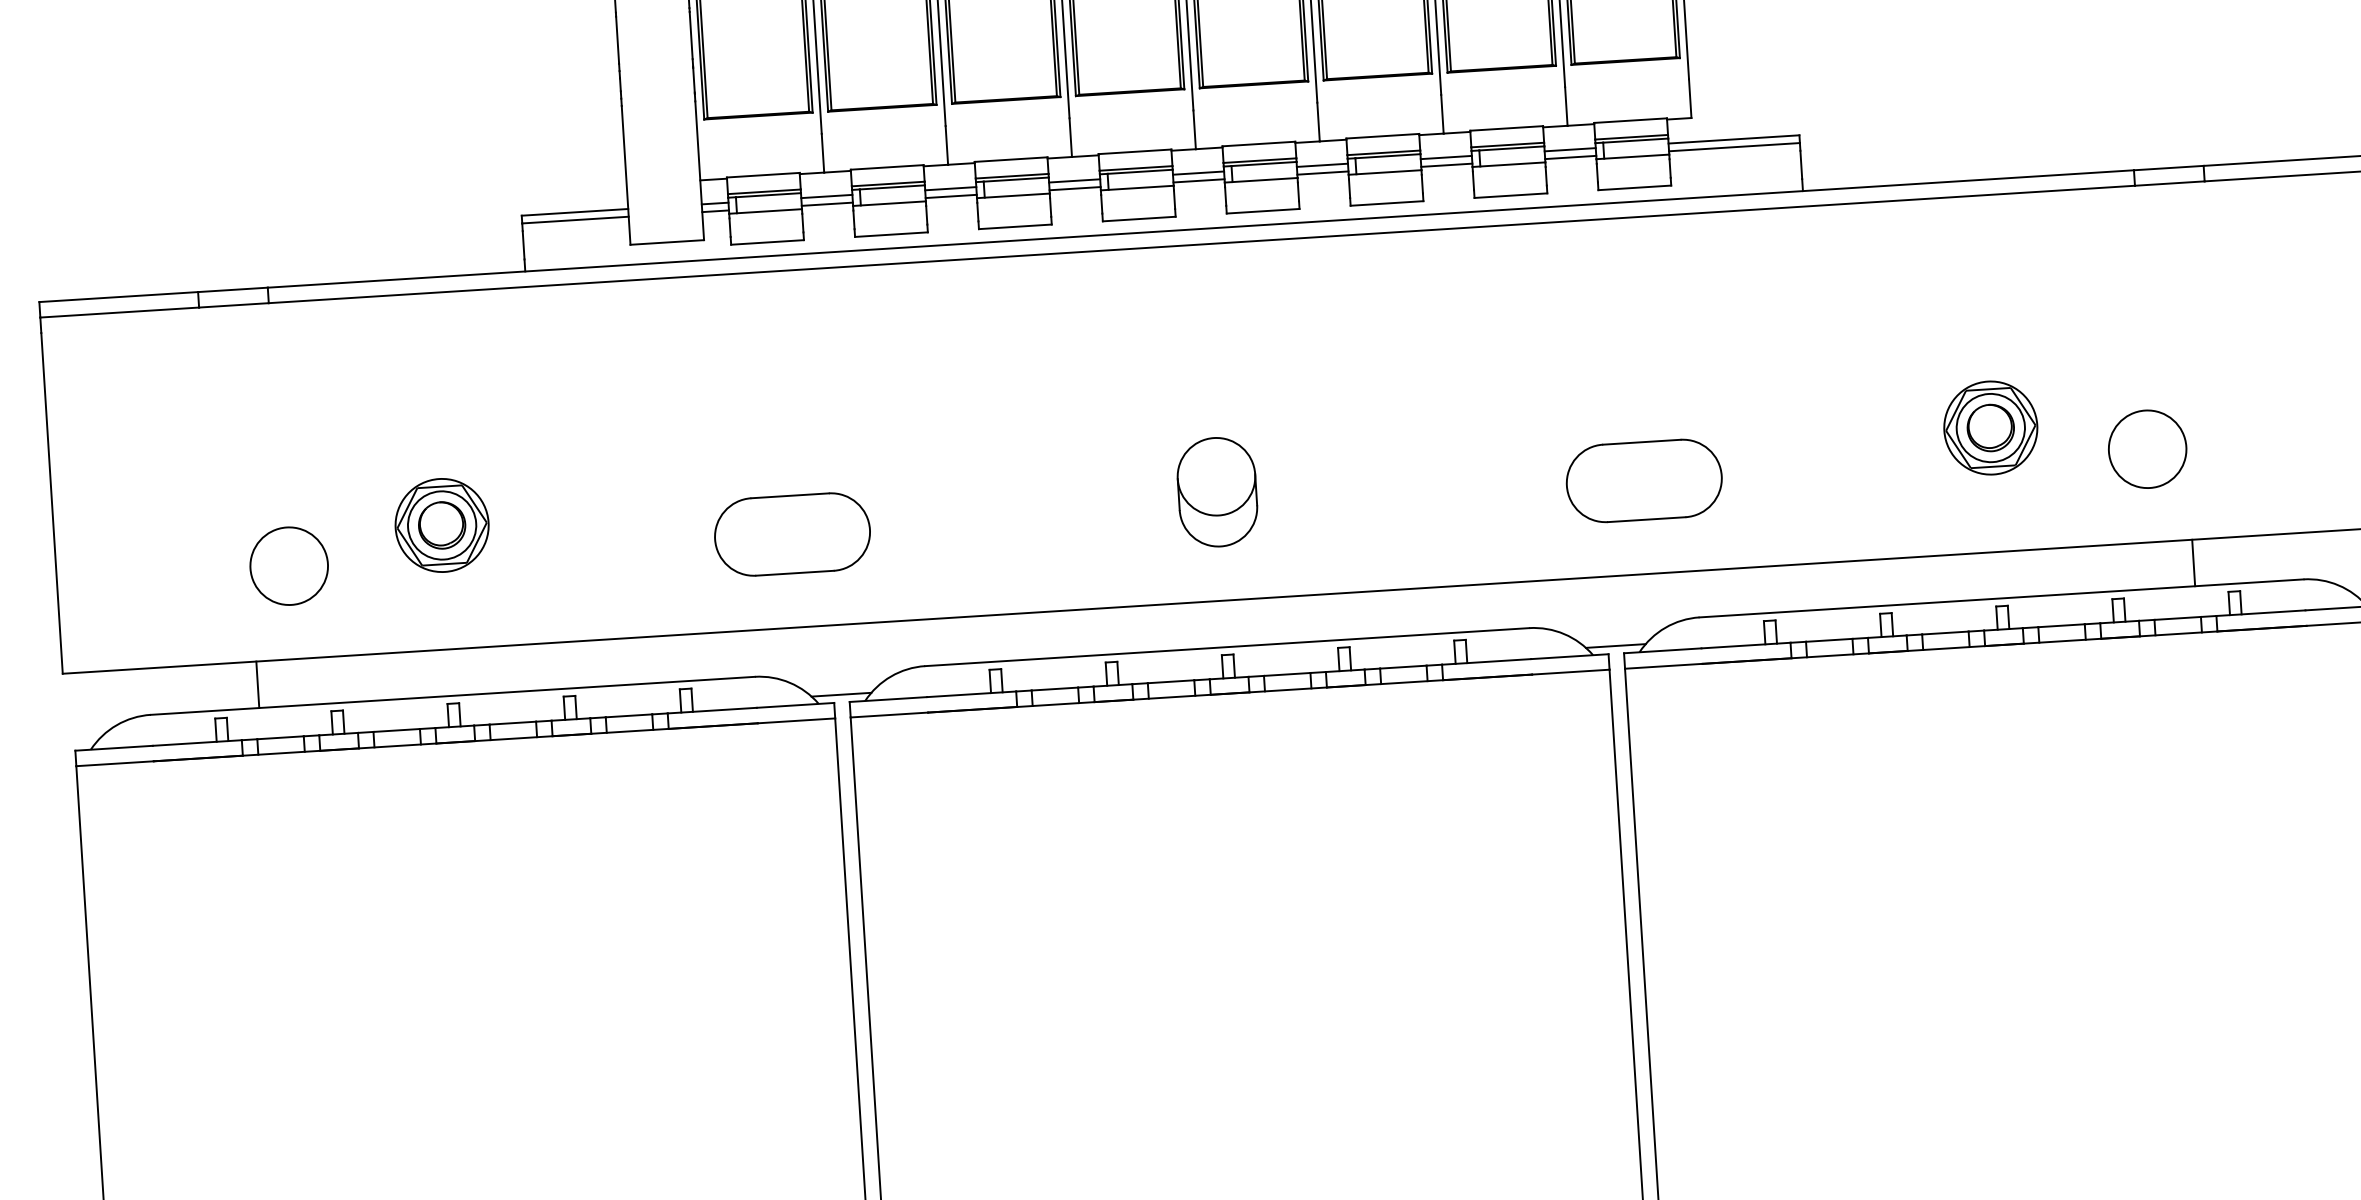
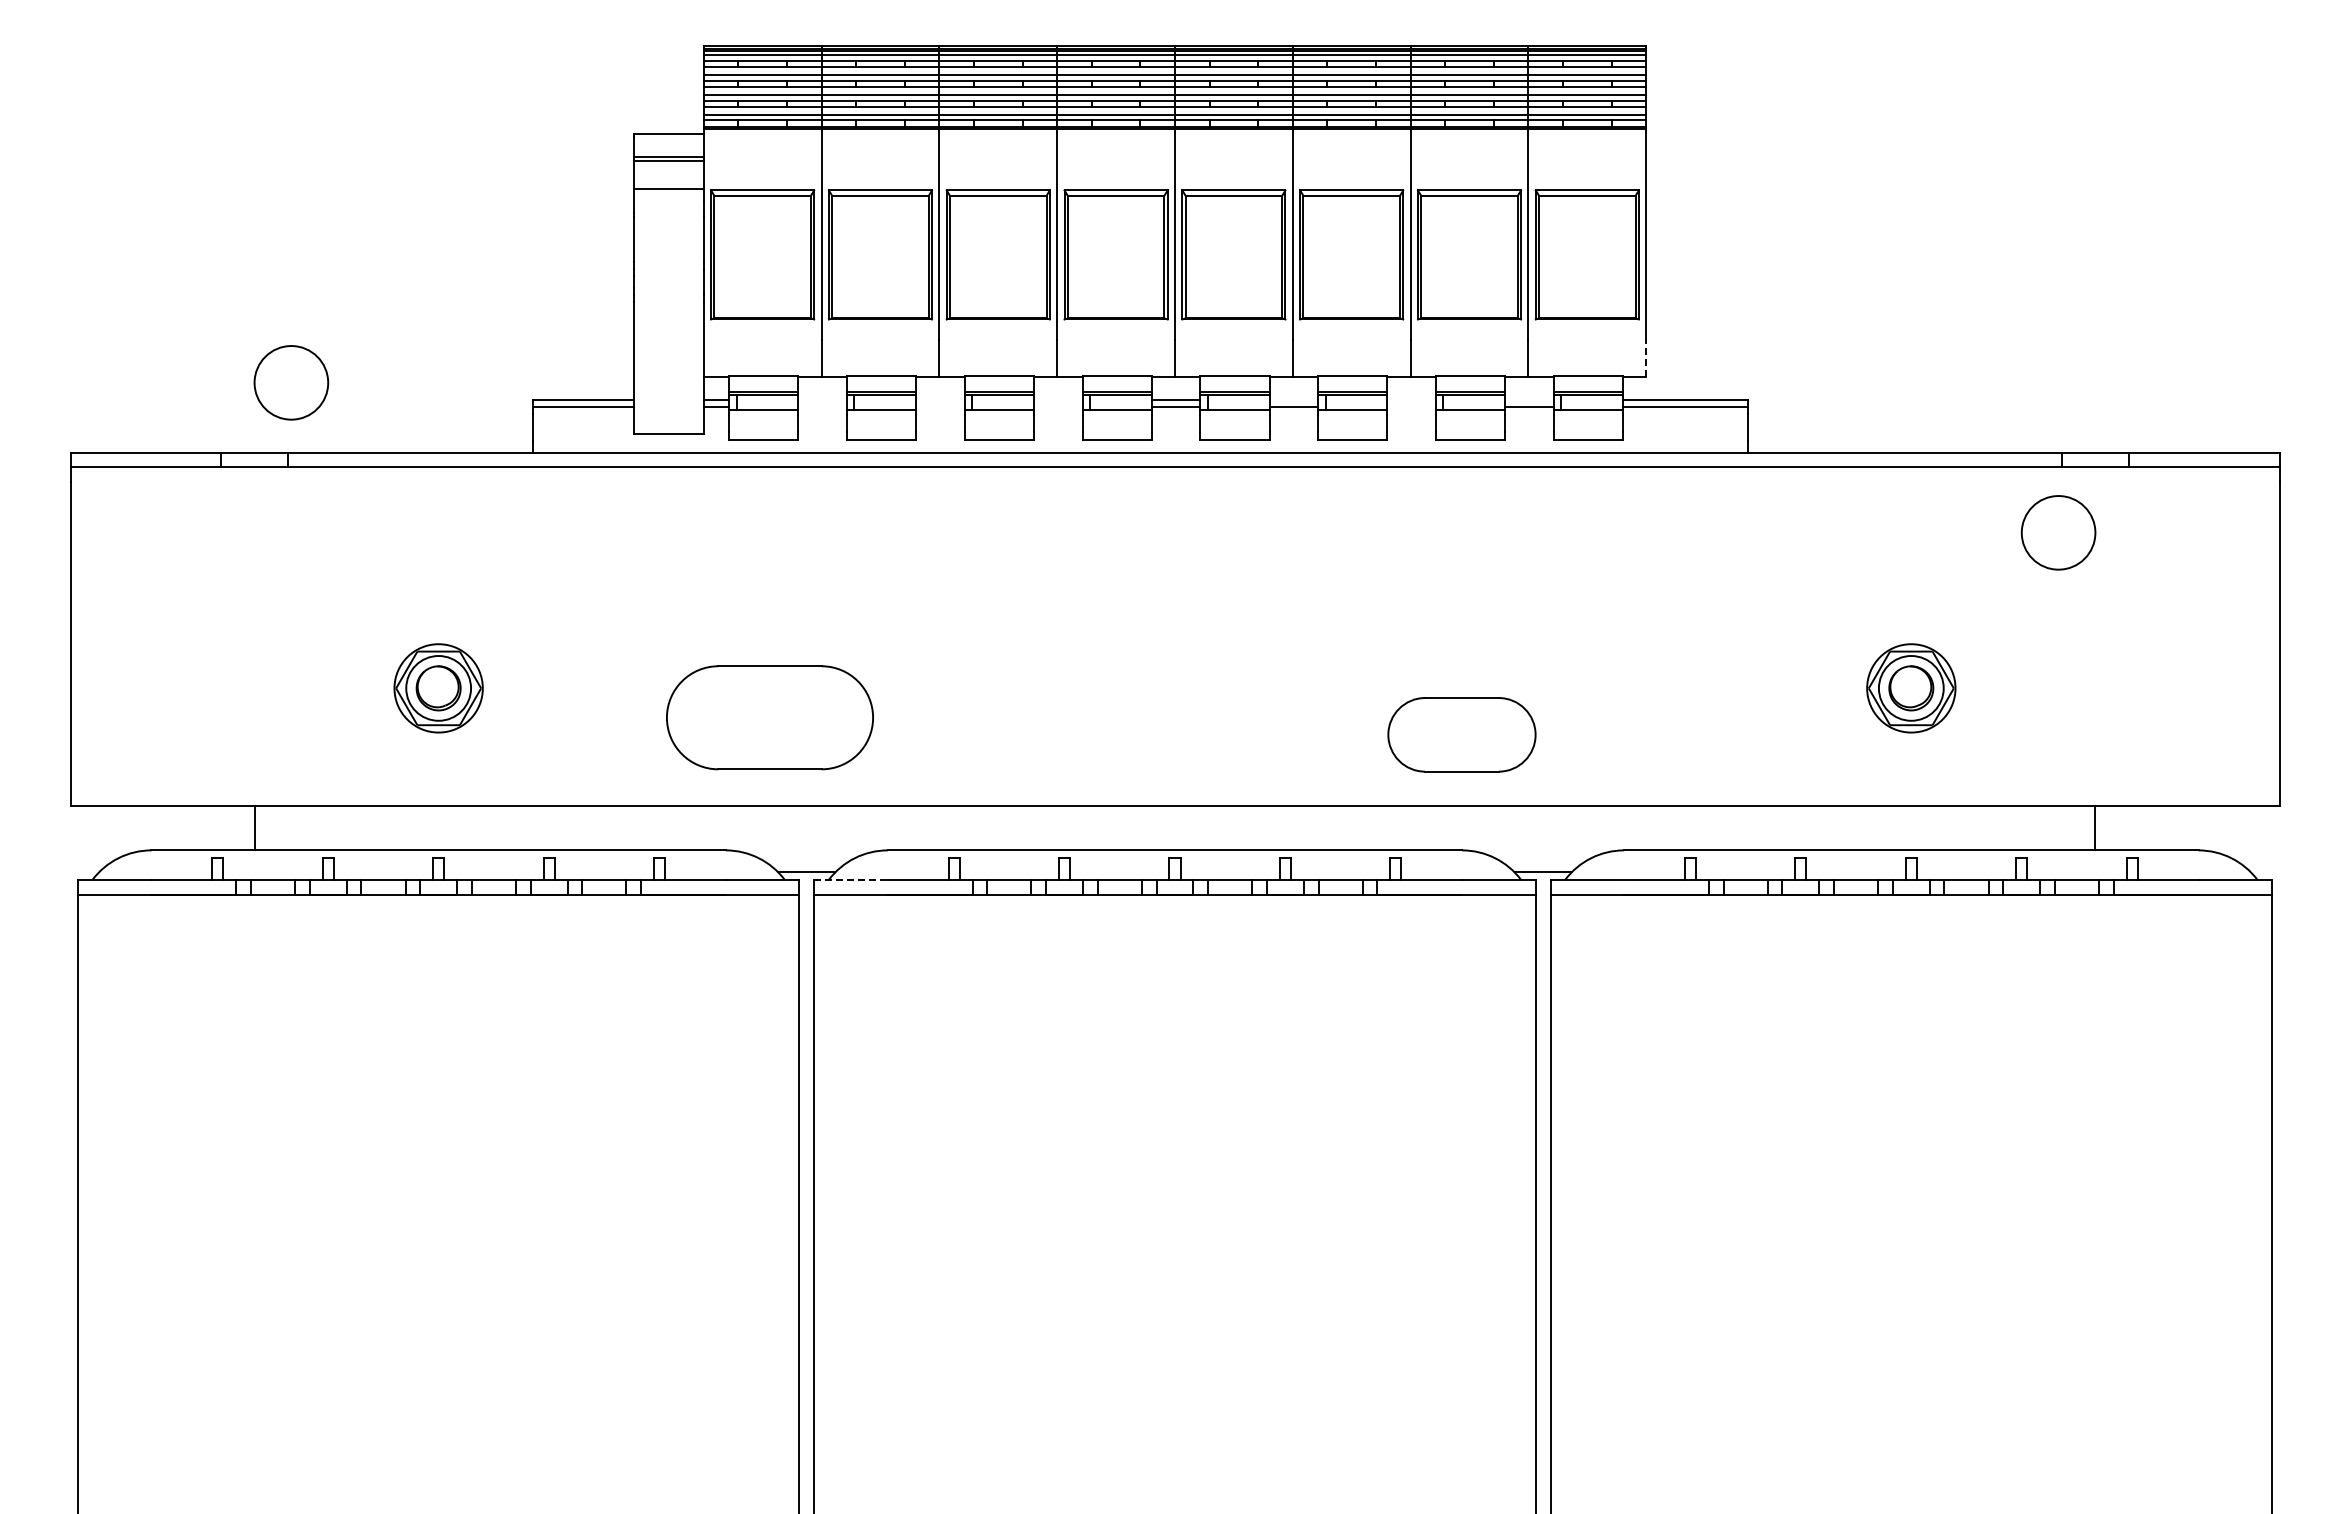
line: (1690, 98) -> (1646, 358), solid -> dashed
line: (1570, 149) -> (1529, 399), removed
line: (1446, 157) -> (1411, 399), removed
line: (1321, 165) -> (1293, 399), removed
line: (1446, 165) -> (1411, 407), removed
line: (1073, 180) -> (1057, 399), removed
line: (950, 188) -> (940, 399), removed
line: (1074, 189) -> (1057, 407), removed
line: (826, 196) -> (822, 399), removed
line: (951, 196) -> (940, 407), removed
line: (827, 204) -> (822, 407), removed
circle: (2147, 448) -> (2058, 532), moved
part: (1643, 480) -> (1461, 734), moved
part: (1216, 491) -> (1174, 702), removed
part: (791, 534) -> (769, 717), size x1.4
circle: (289, 565) -> (291, 382), moved
line: (888, 699) -> (851, 879), solid -> dashed

